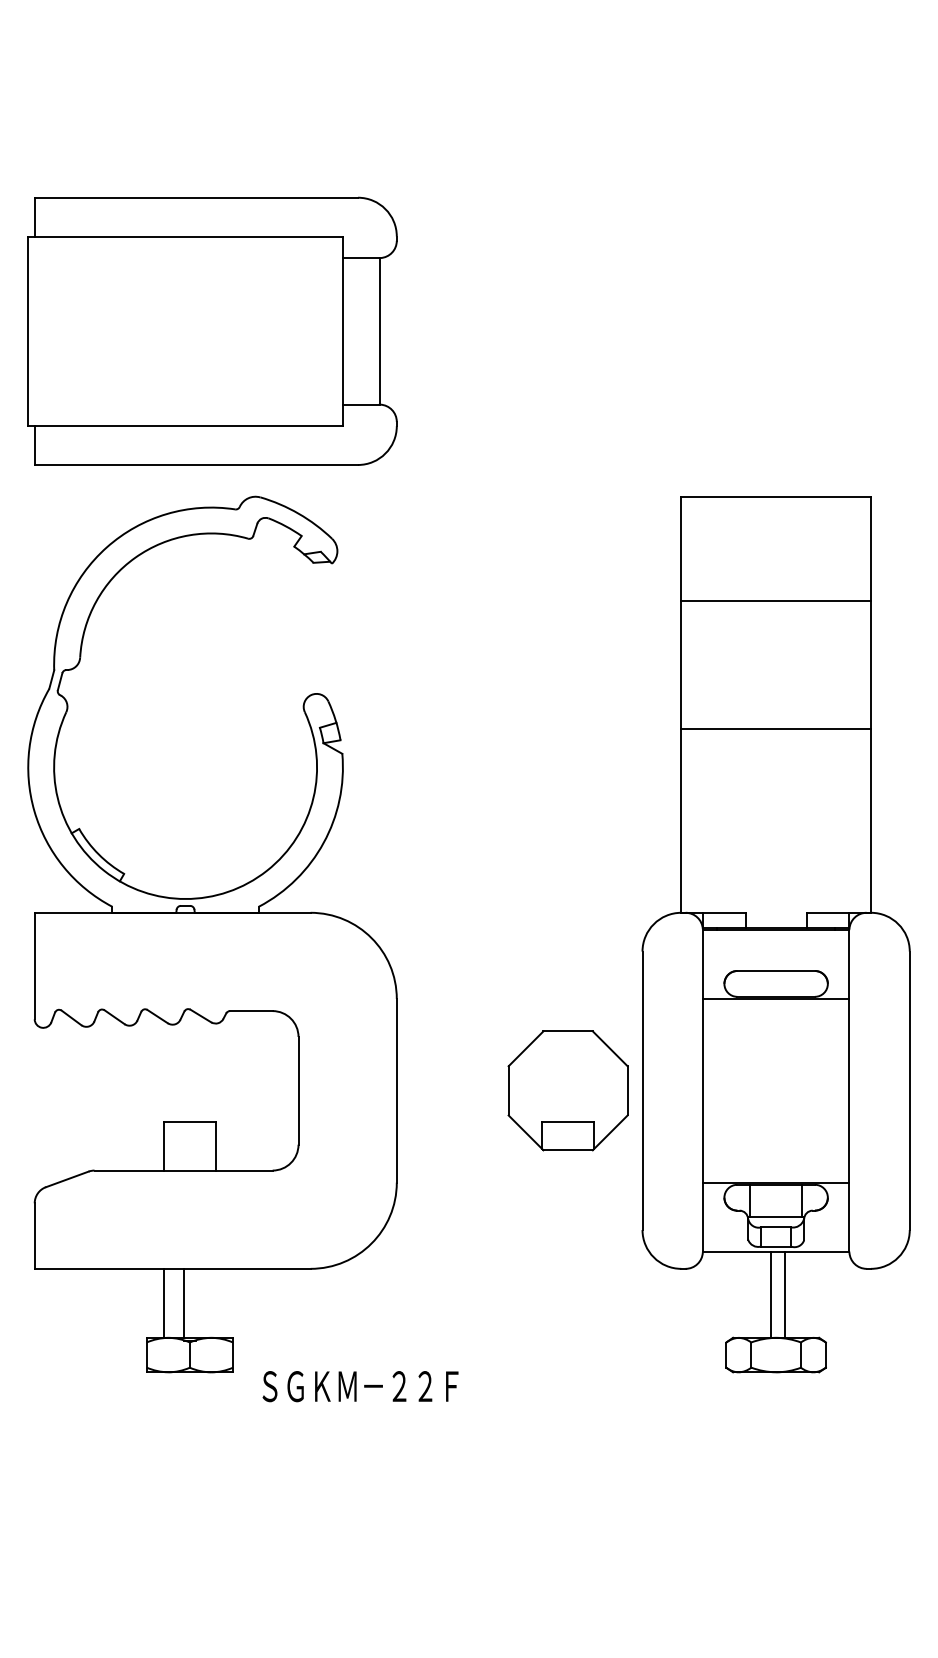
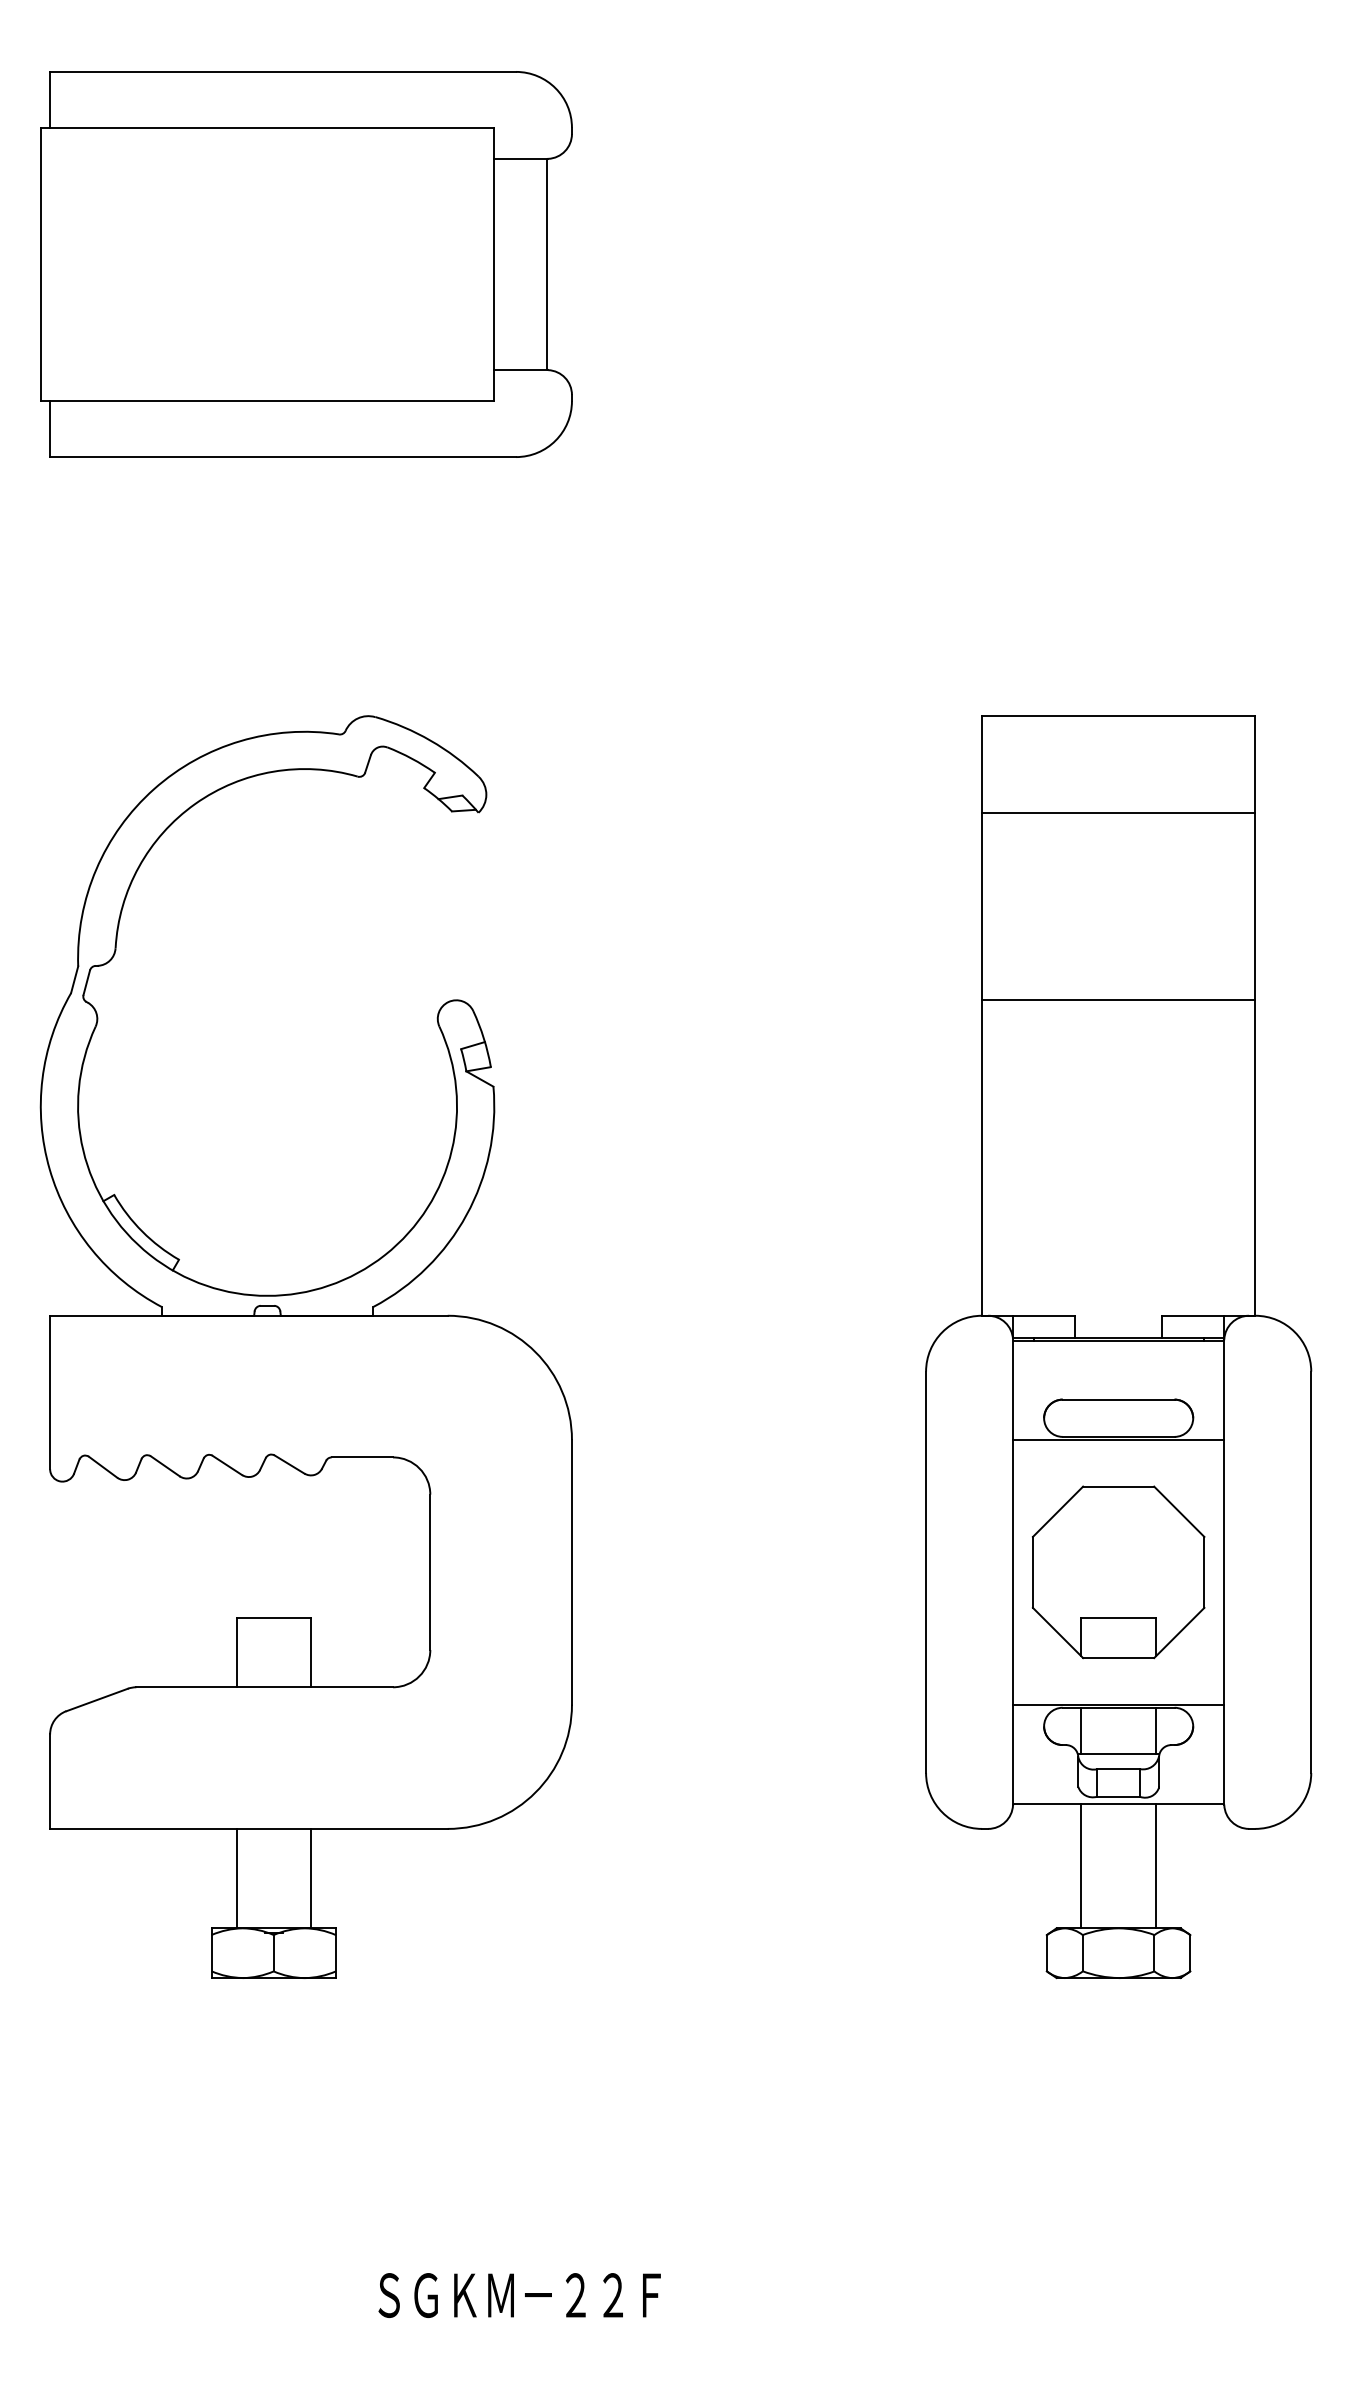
part: (212, 330) -> (306, 263), moved
line: (775, 600) -> (1117, 812), moved
line: (775, 728) -> (1117, 999), moved
part: (567, 1090) -> (1117, 1571), moved
line: (771, 1294) -> (1156, 1865), moved
line: (785, 1294) -> (1081, 1865), moved
line: (183, 1302) -> (310, 1877), moved
text: (360, 1386) -> (519, 2295), moved

